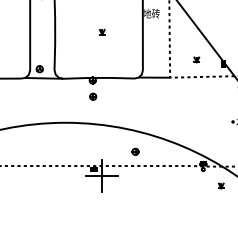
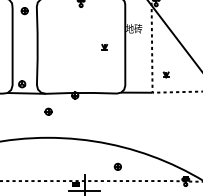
part: (101, 31) -> (103, 46), moved
part: (196, 59) -> (165, 74), moved
part: (93, 96) -> (48, 111), moved

